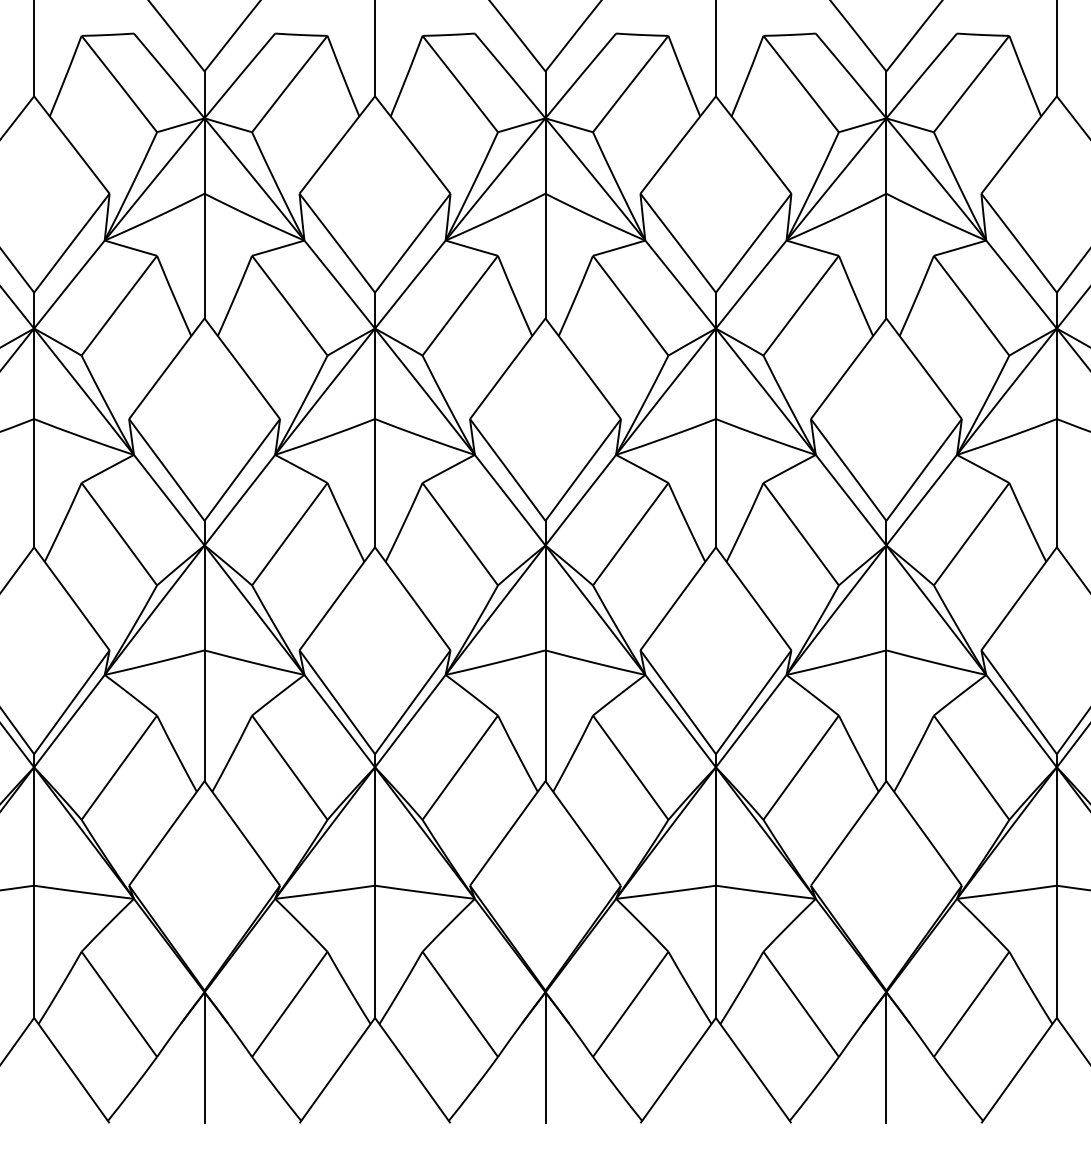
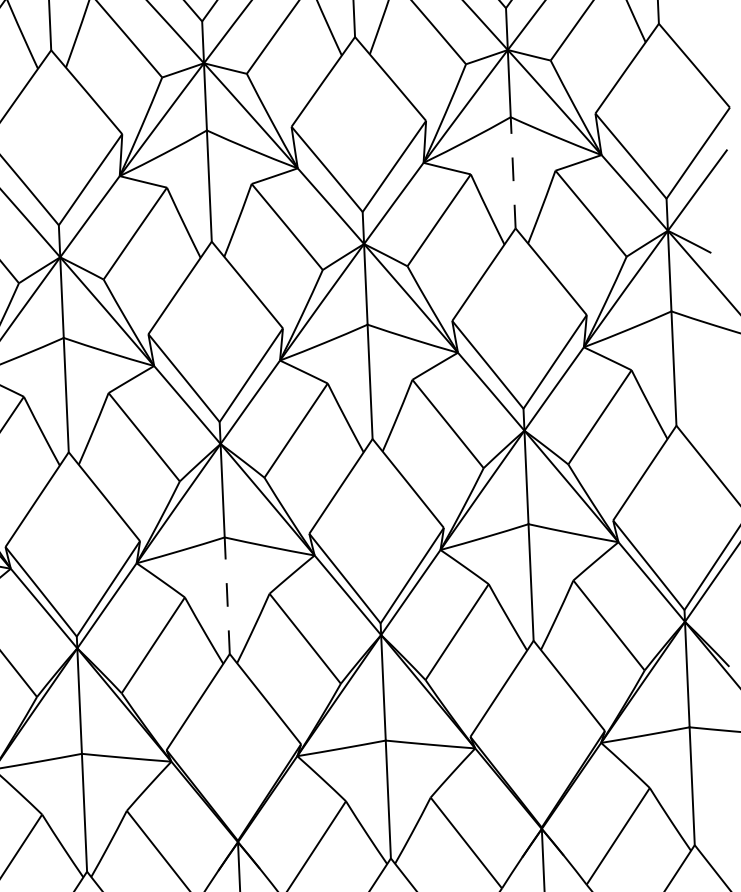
line: (886, 255) -> (513, 172), solid -> dashed
line: (545, 715) -> (227, 595), solid -> dashed

